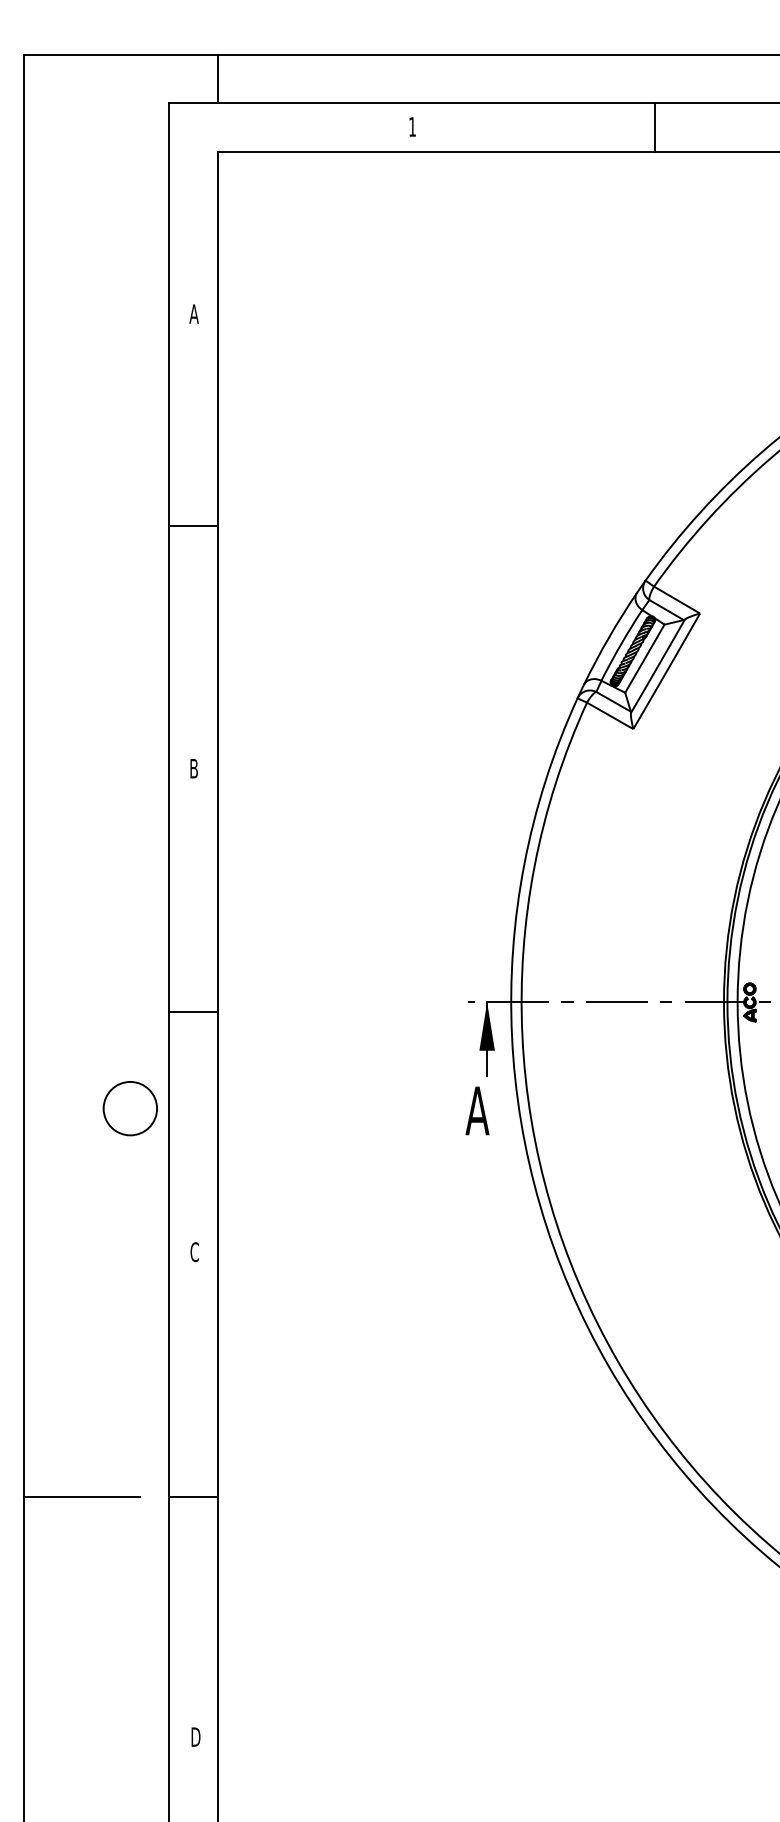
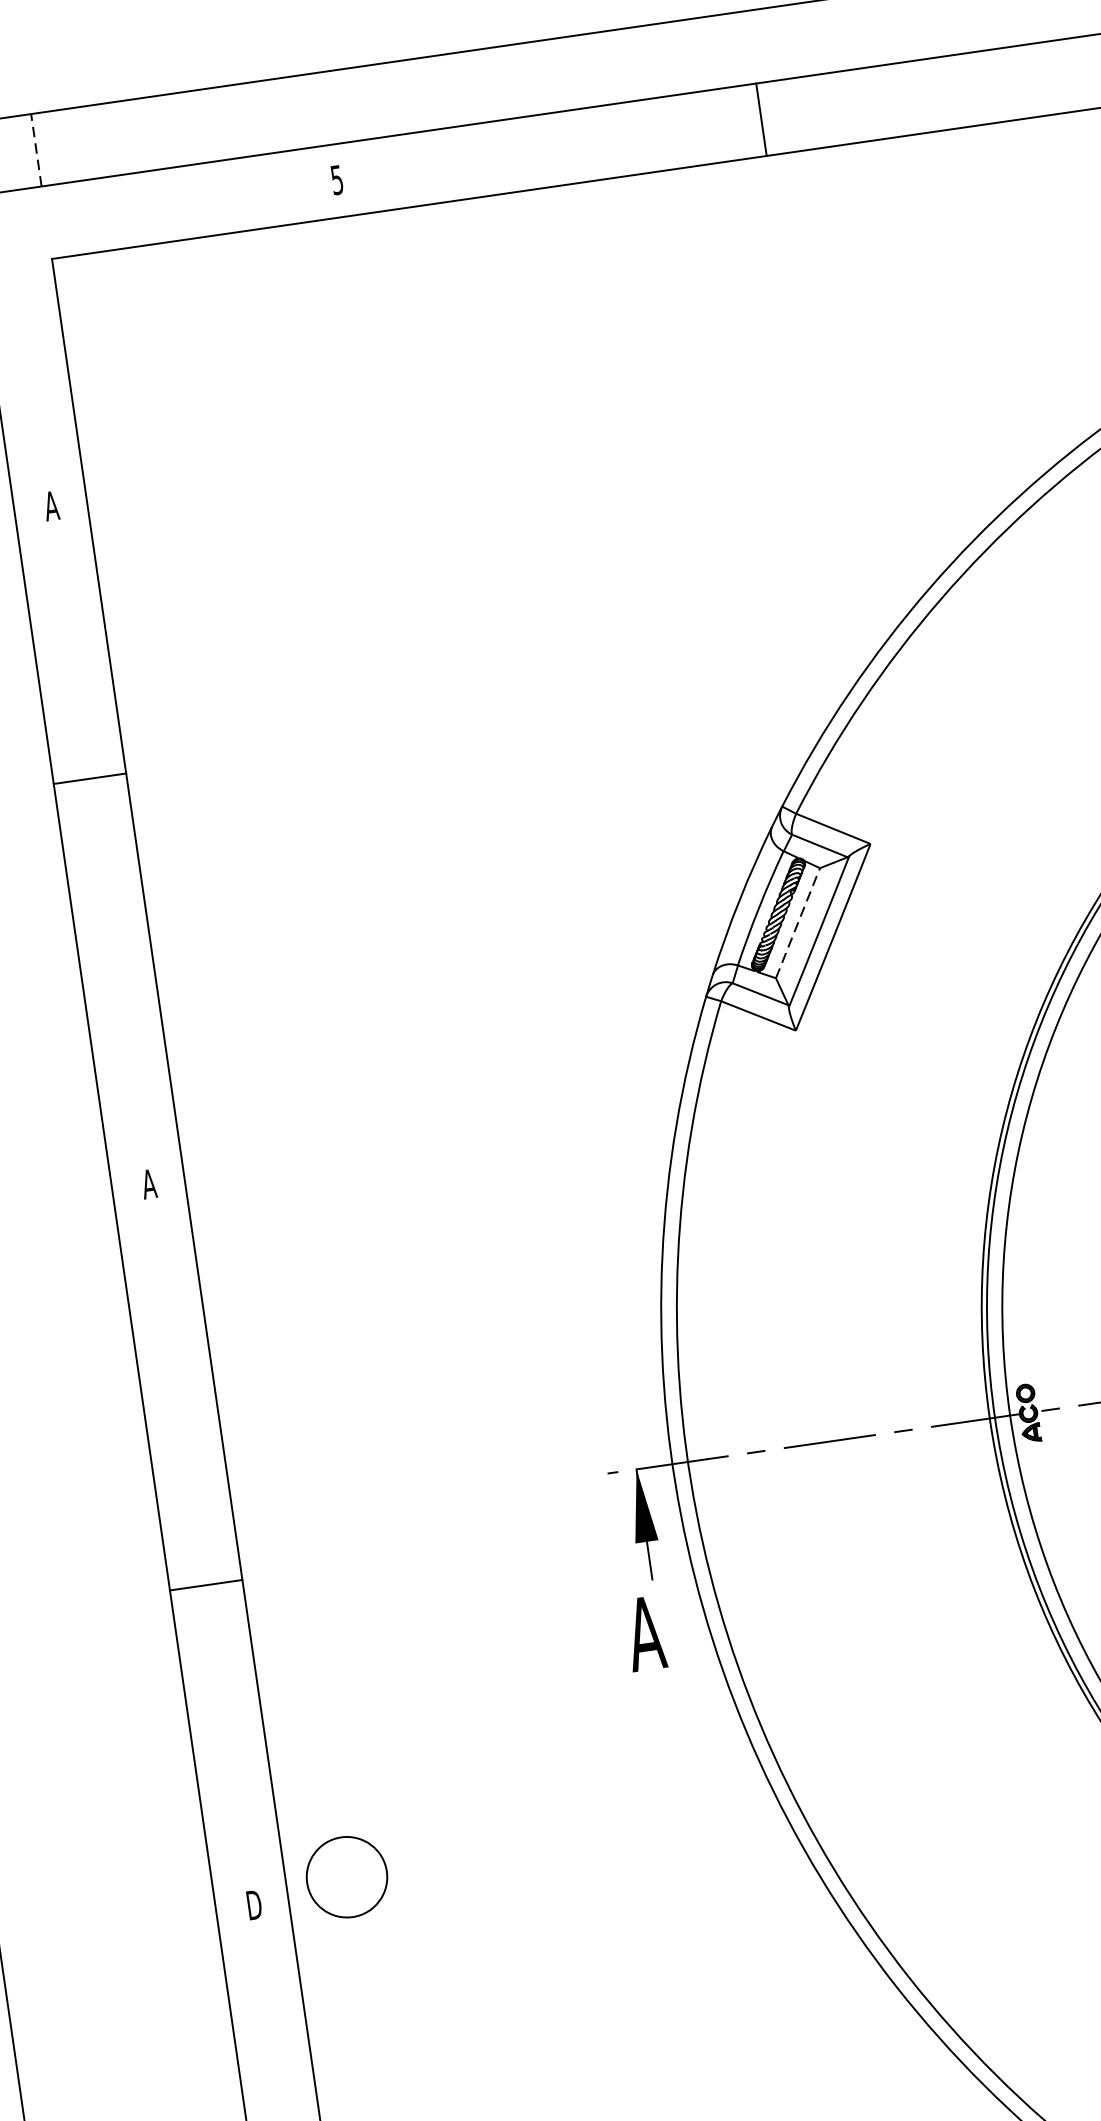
line: (217, 78) -> (35, 149), solid -> dashed
text: (412, 126) -> (336, 179), 1 -> 5
line: (654, 127) -> (760, 119), moved
line: (193, 525) -> (89, 778), moved
line: (645, 658) -> (798, 922), solid -> dashed
text: (193, 768) -> (148, 1183), B -> A
line: (193, 1011) -> (206, 1585), moved
circle: (129, 1108) -> (345, 1877), moved
text: (194, 1252) -> (253, 1905), C -> D

